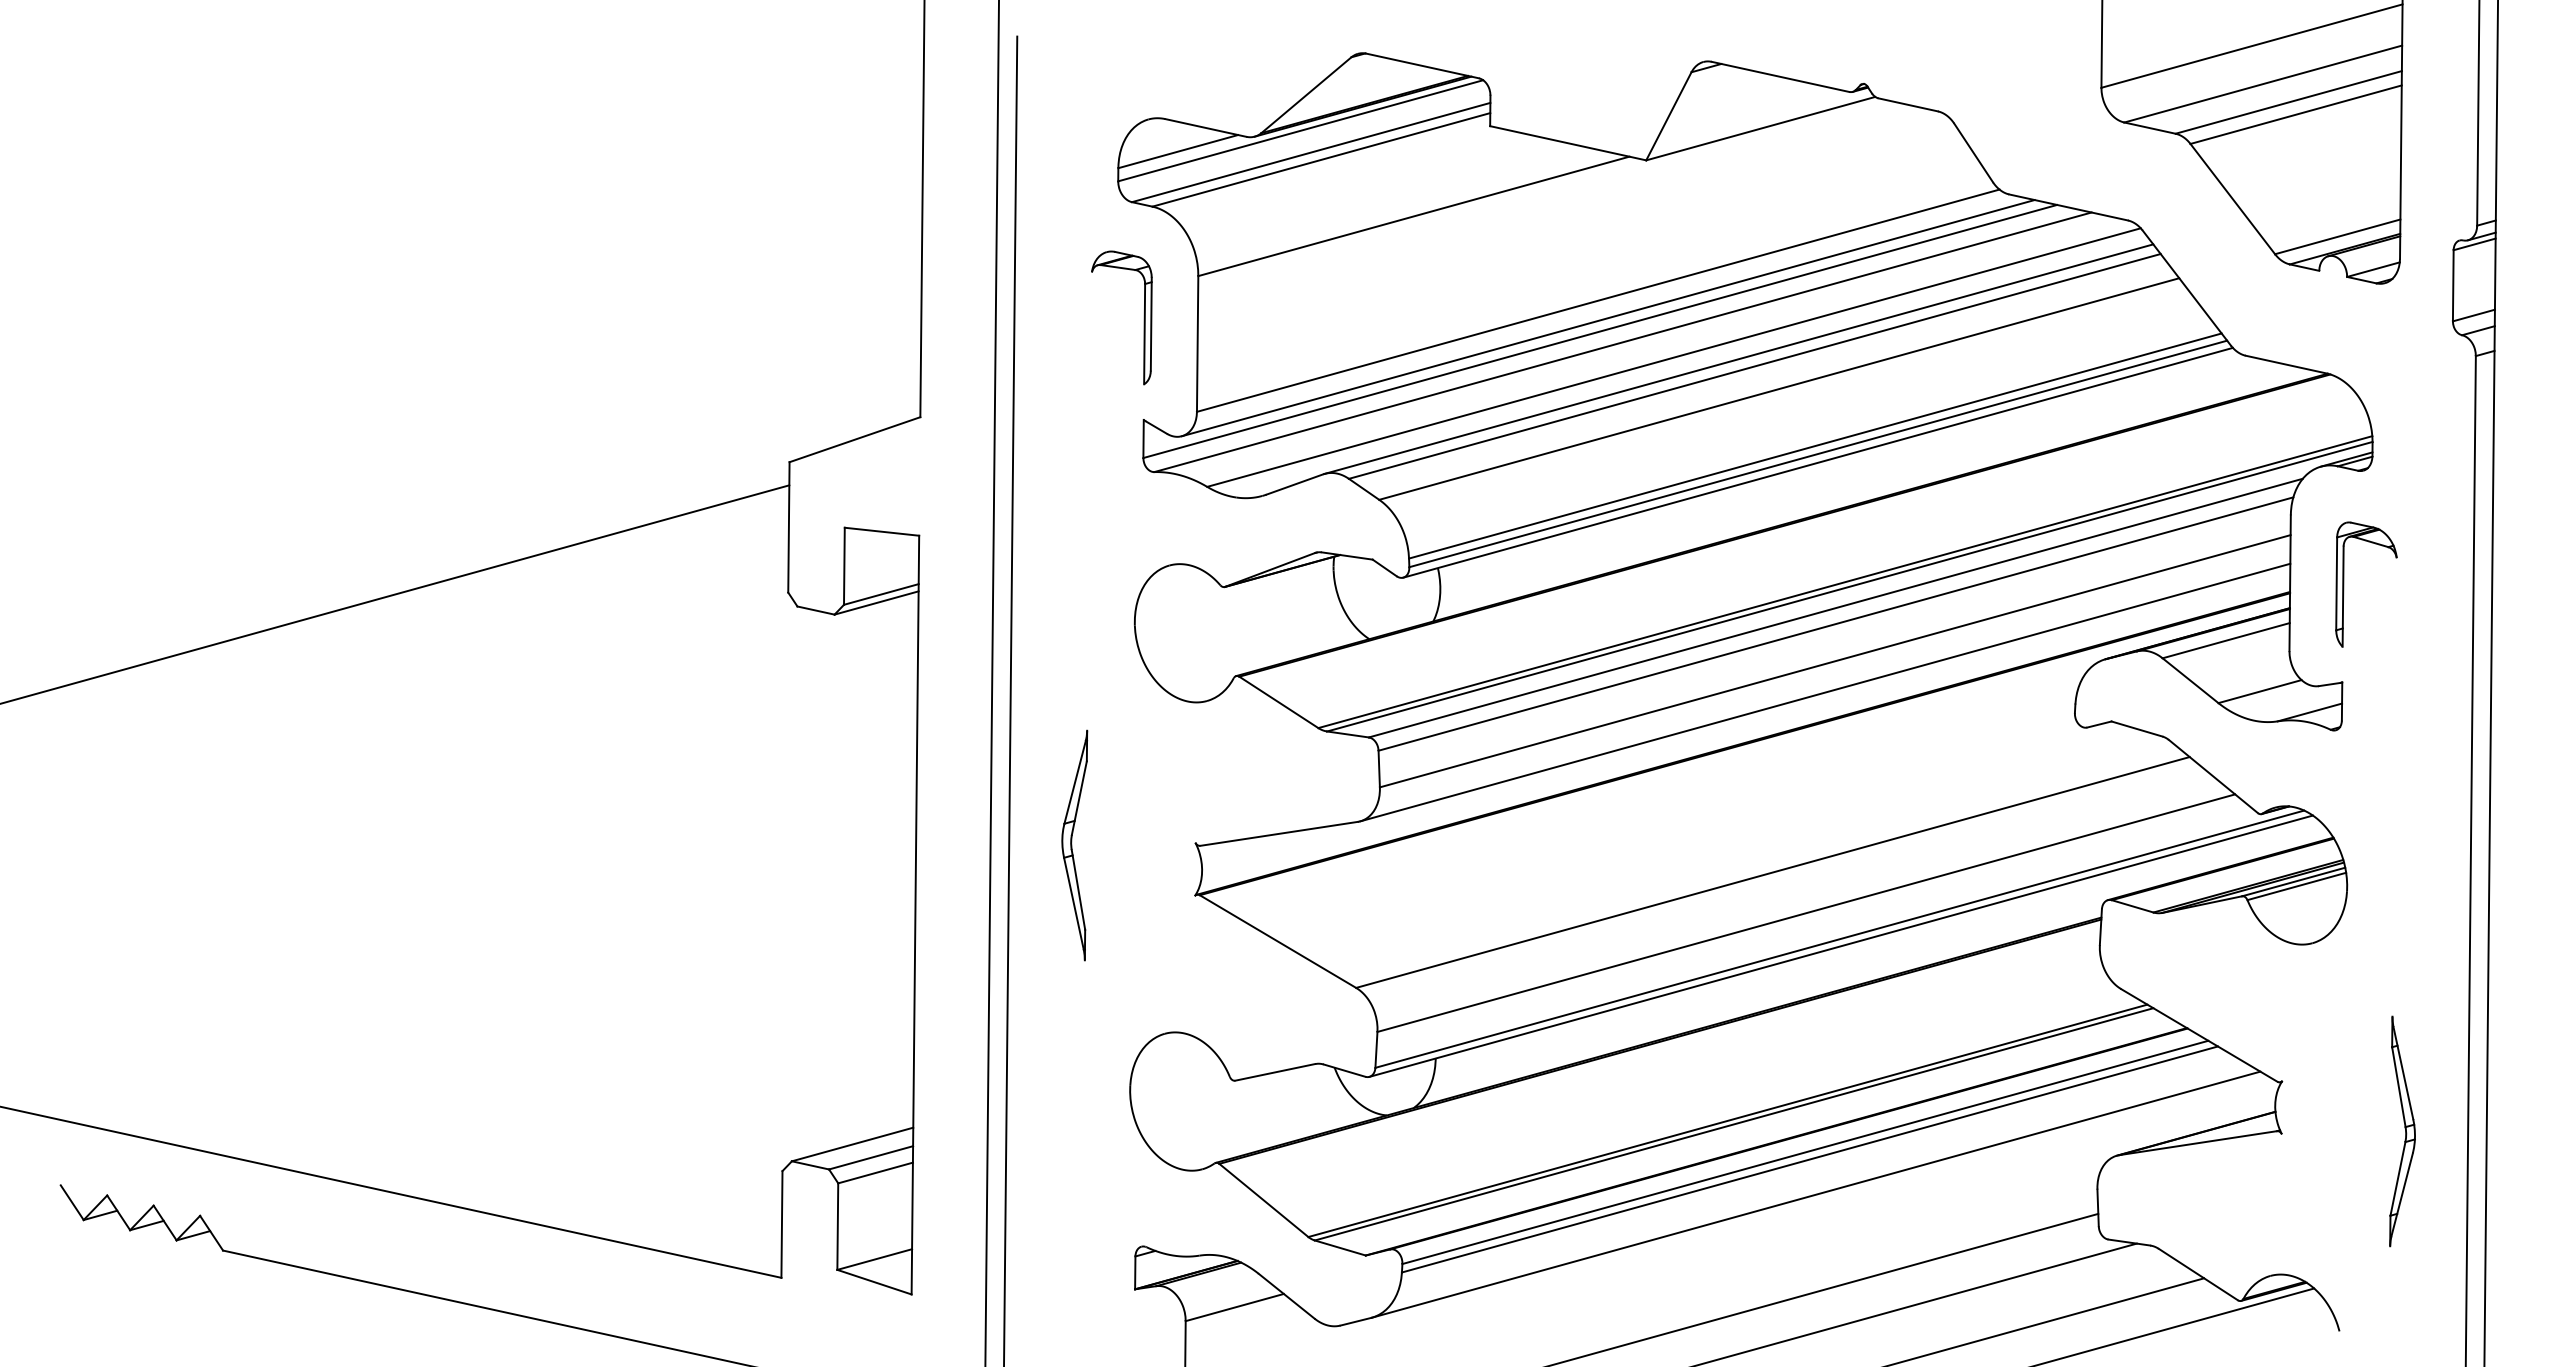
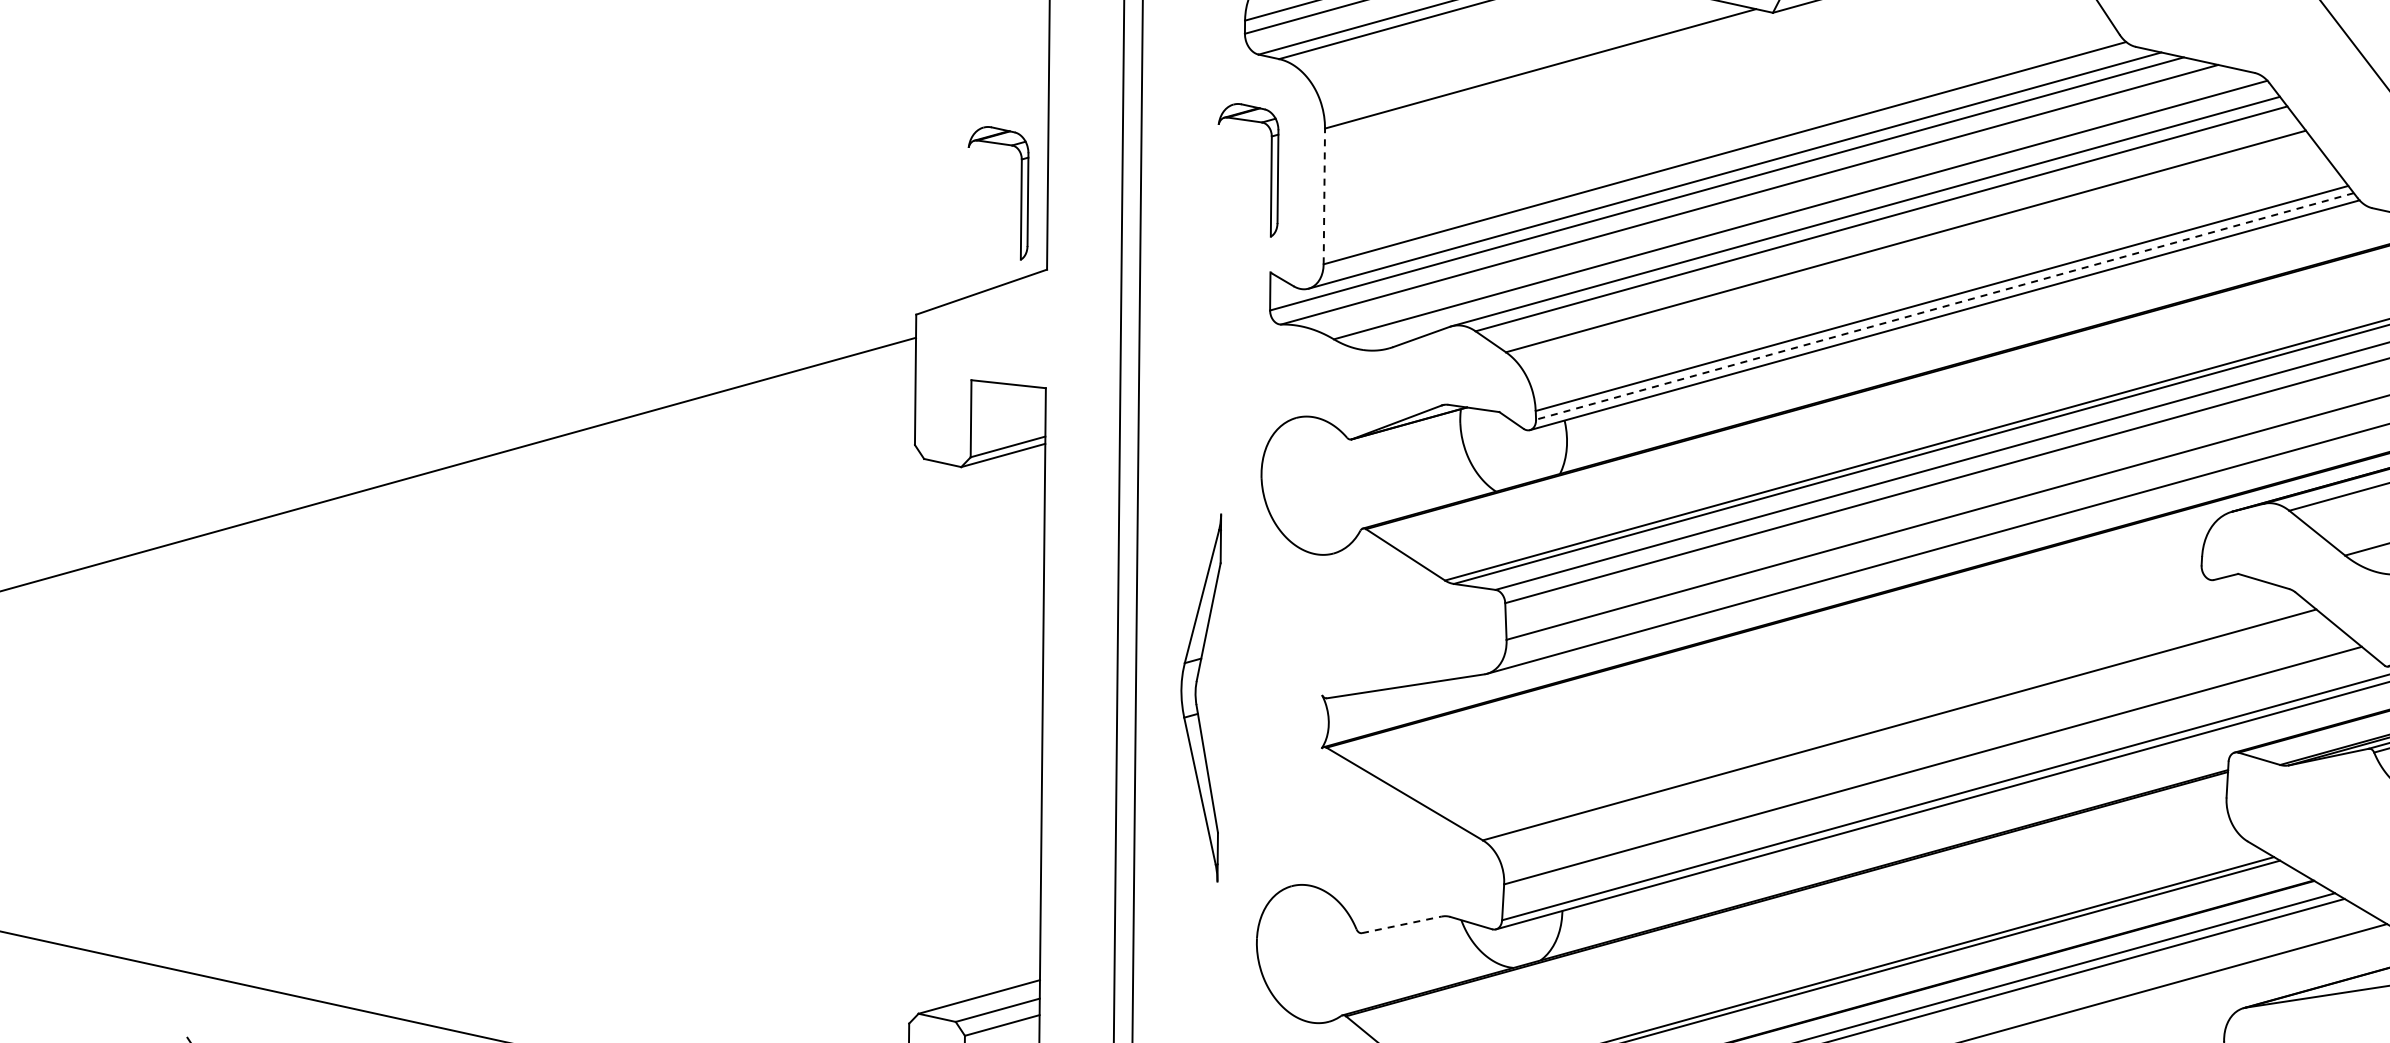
part: (893, 340) -> (1020, 192), added
line: (1197, 343) -> (1324, 195), solid -> dashed
line: (1817, 454) -> (1944, 306), solid -> dashed
part: (1074, 845) -> (1201, 697), size x1.6
line: (1275, 1072) -> (1402, 924), solid -> dashed

